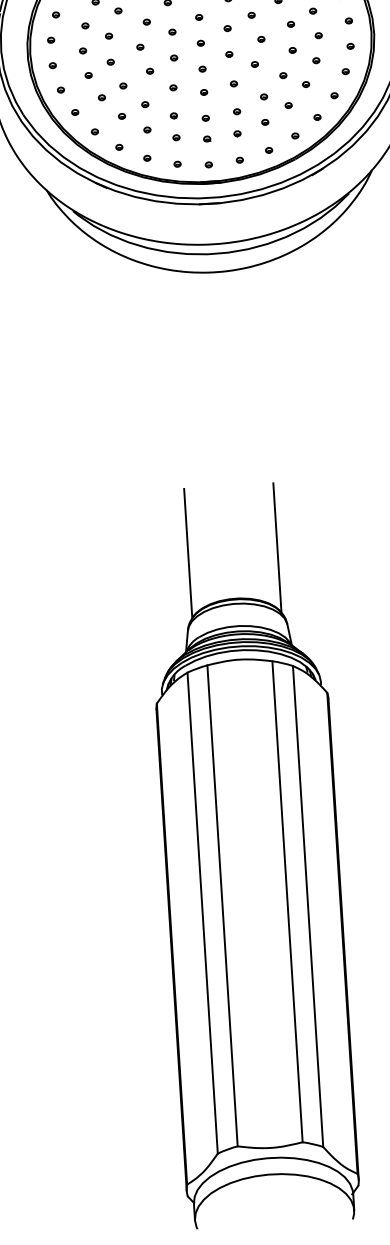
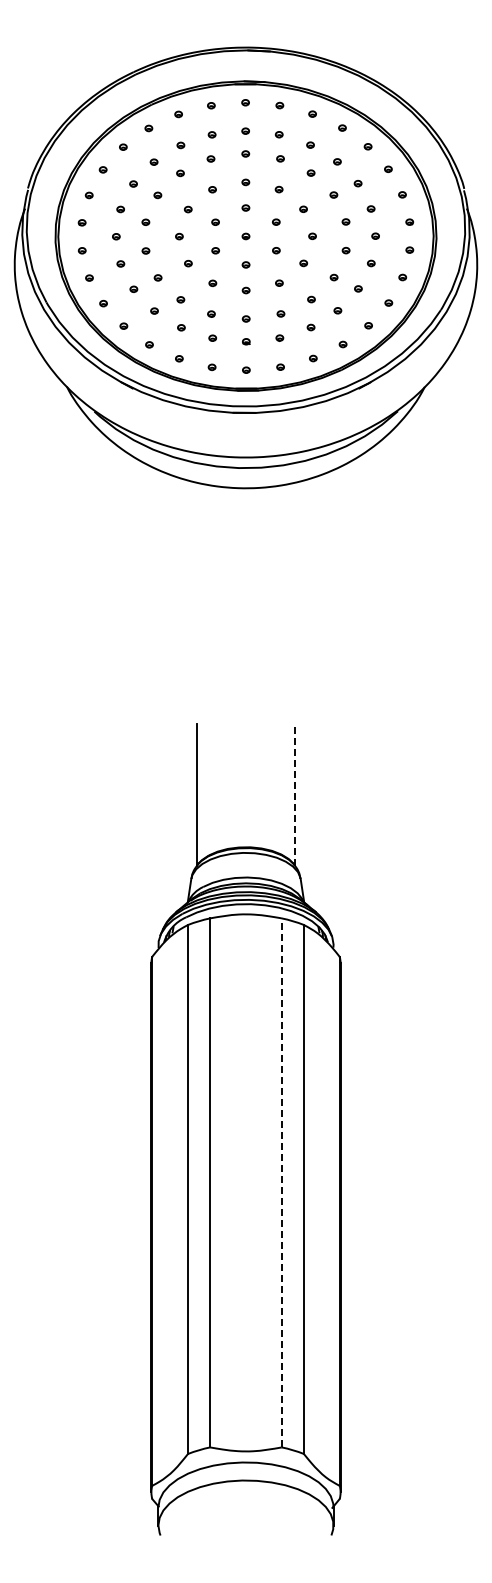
line: (277, 547) -> (295, 794), solid -> dashed
line: (287, 901) -> (281, 1182), solid -> dashed

